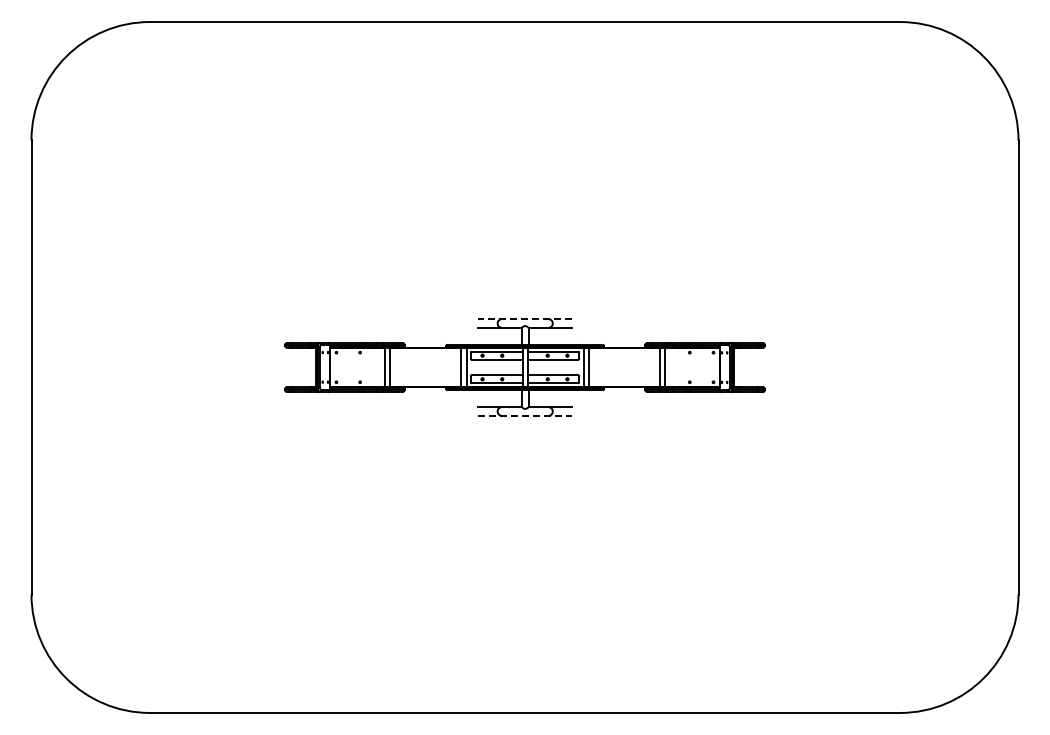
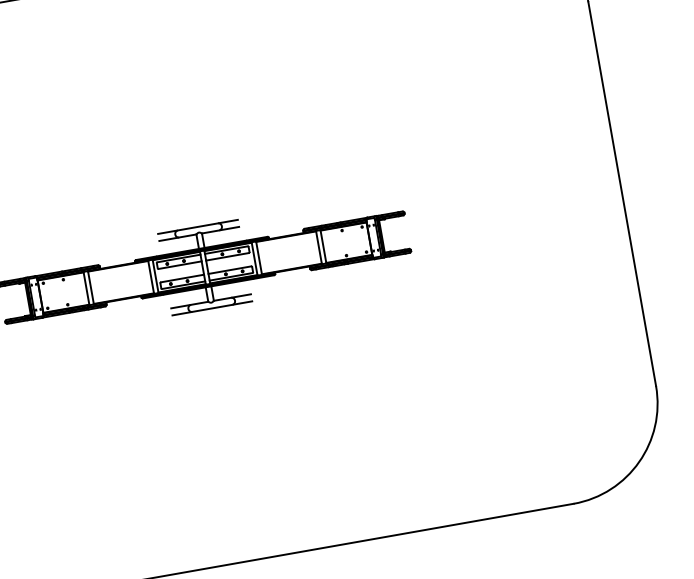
line: (524, 319) -> (197, 227), dashed -> solid
line: (525, 415) -> (212, 308), dashed -> solid

